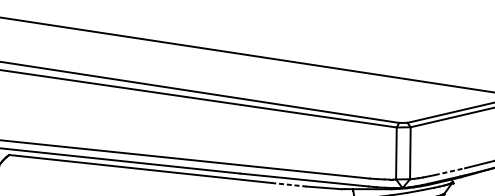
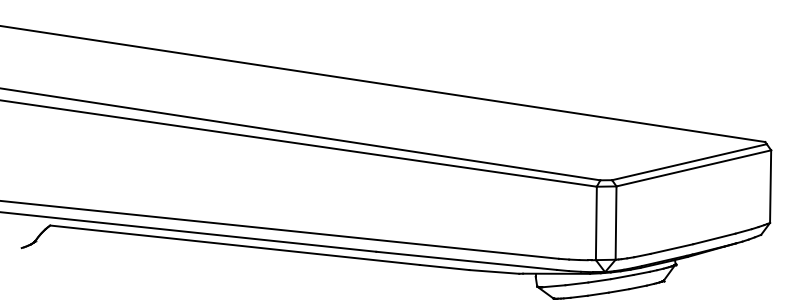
line: (449, 171) -> (671, 249), dashed -> solid
line: (288, 184) -> (444, 267), dashed -> solid

